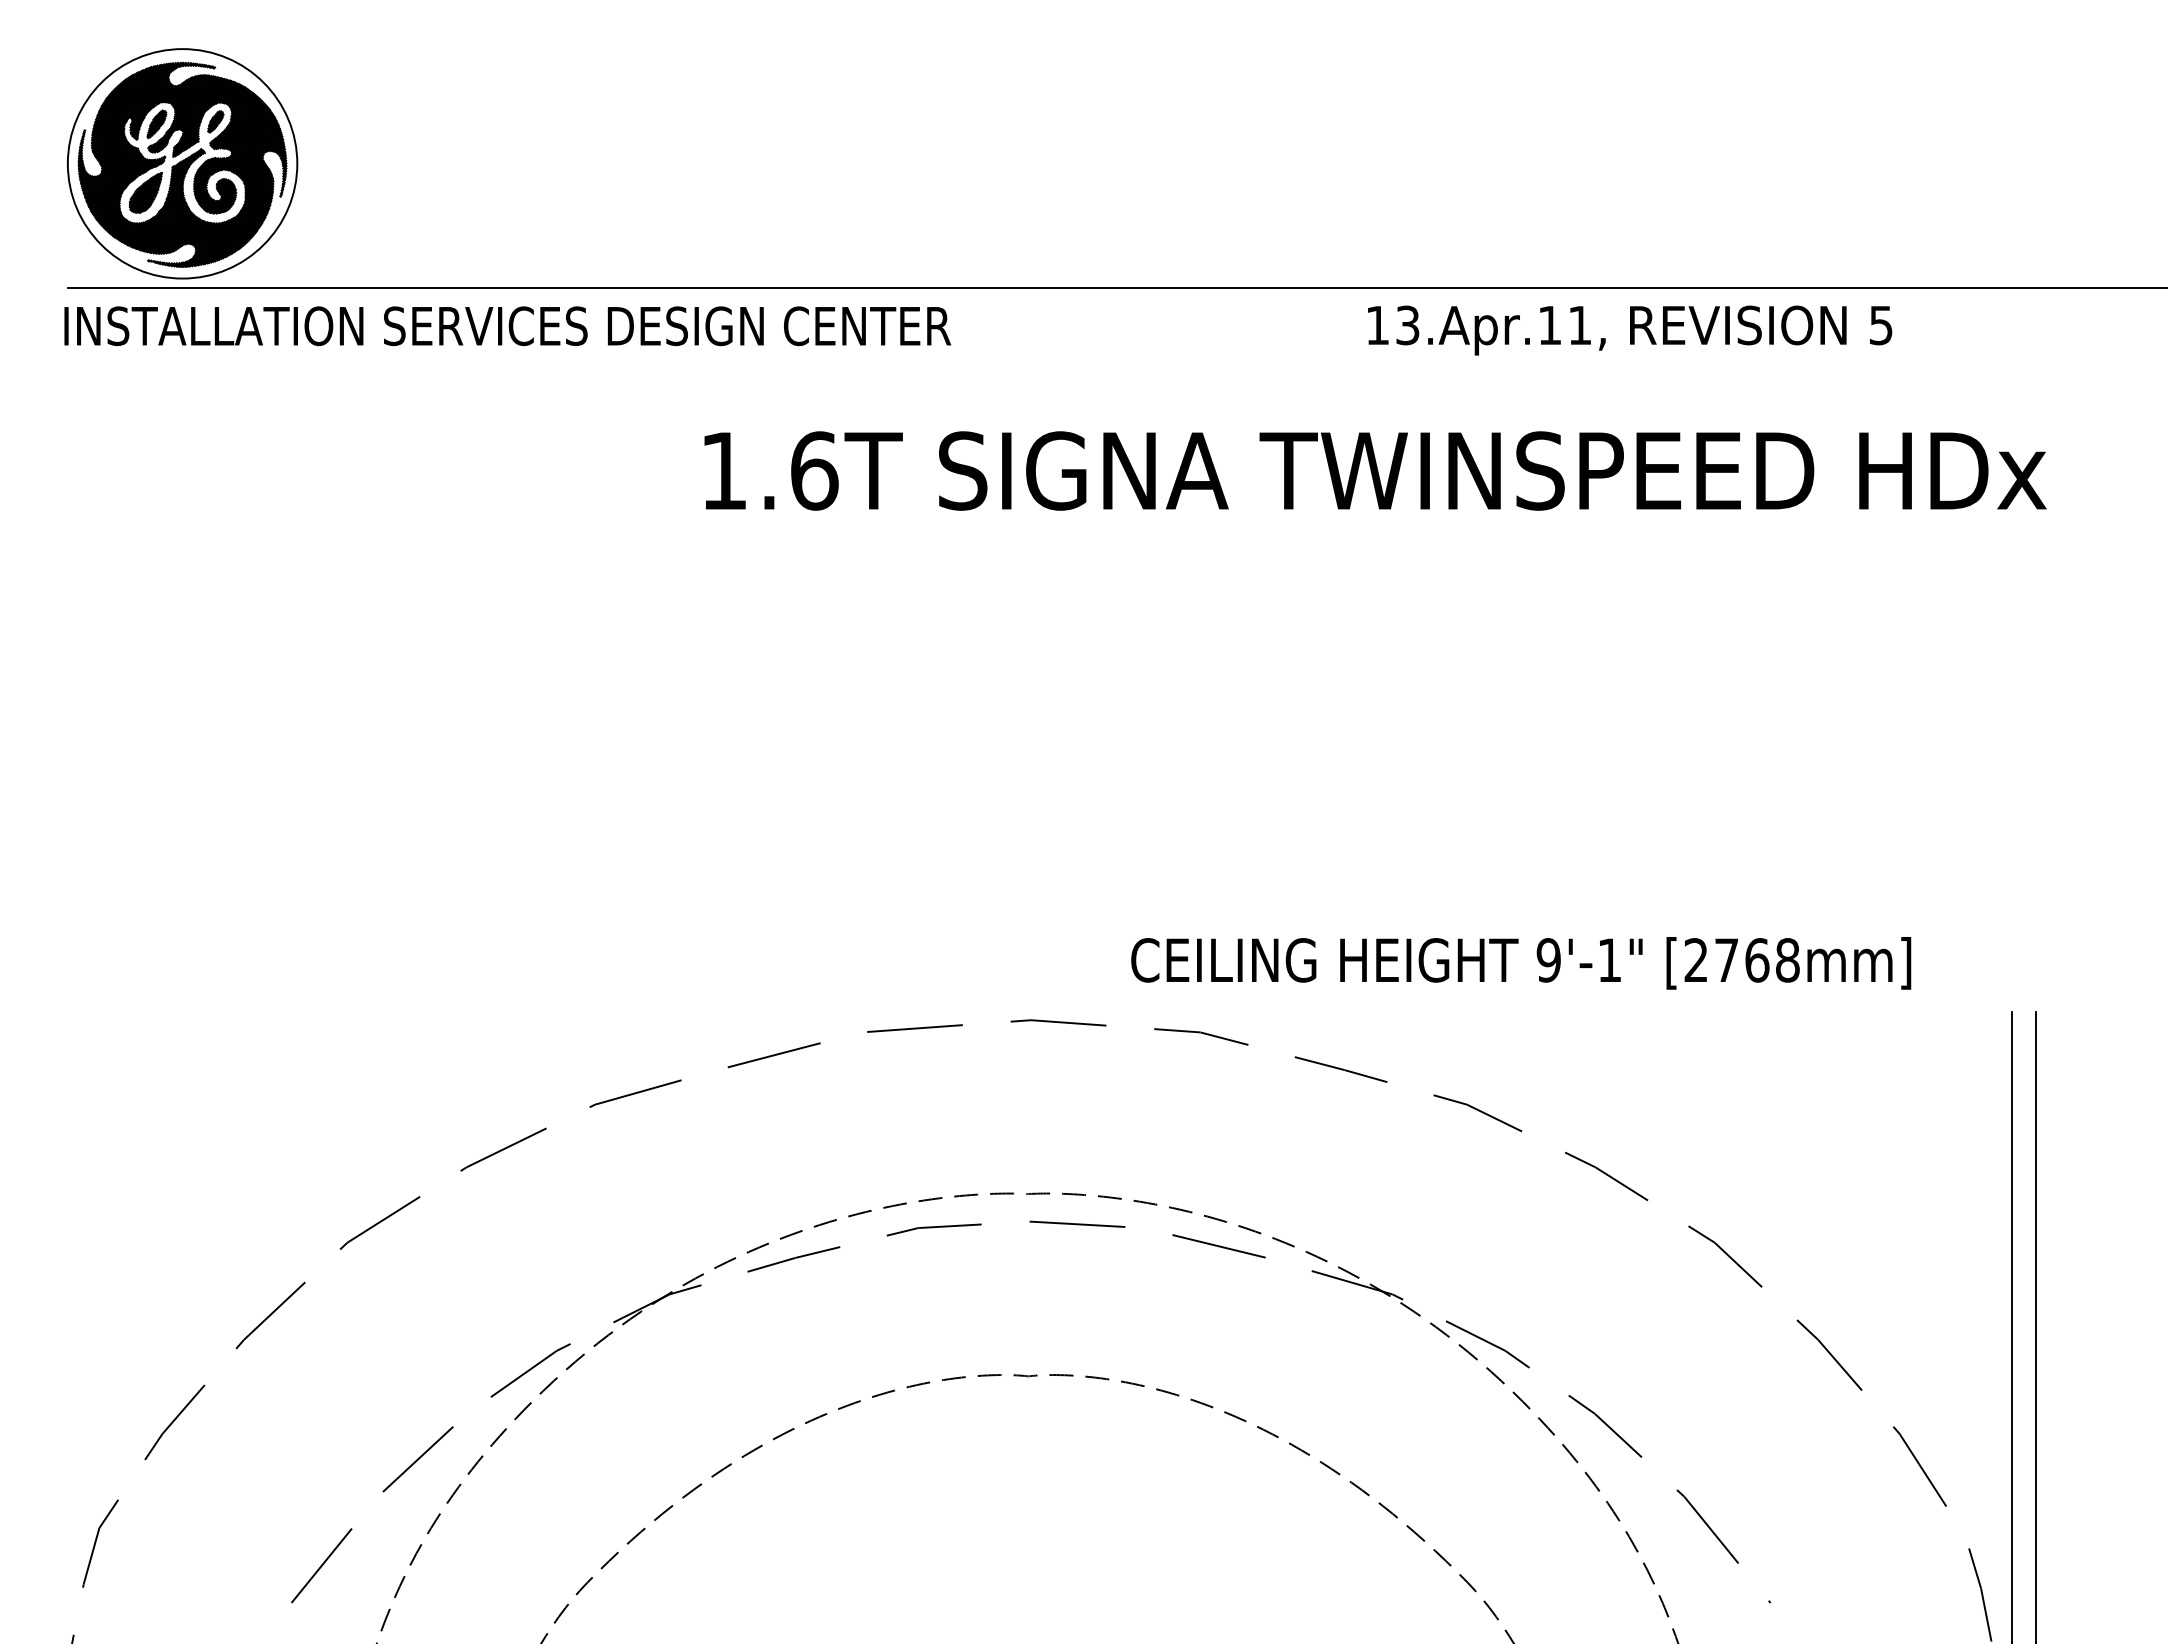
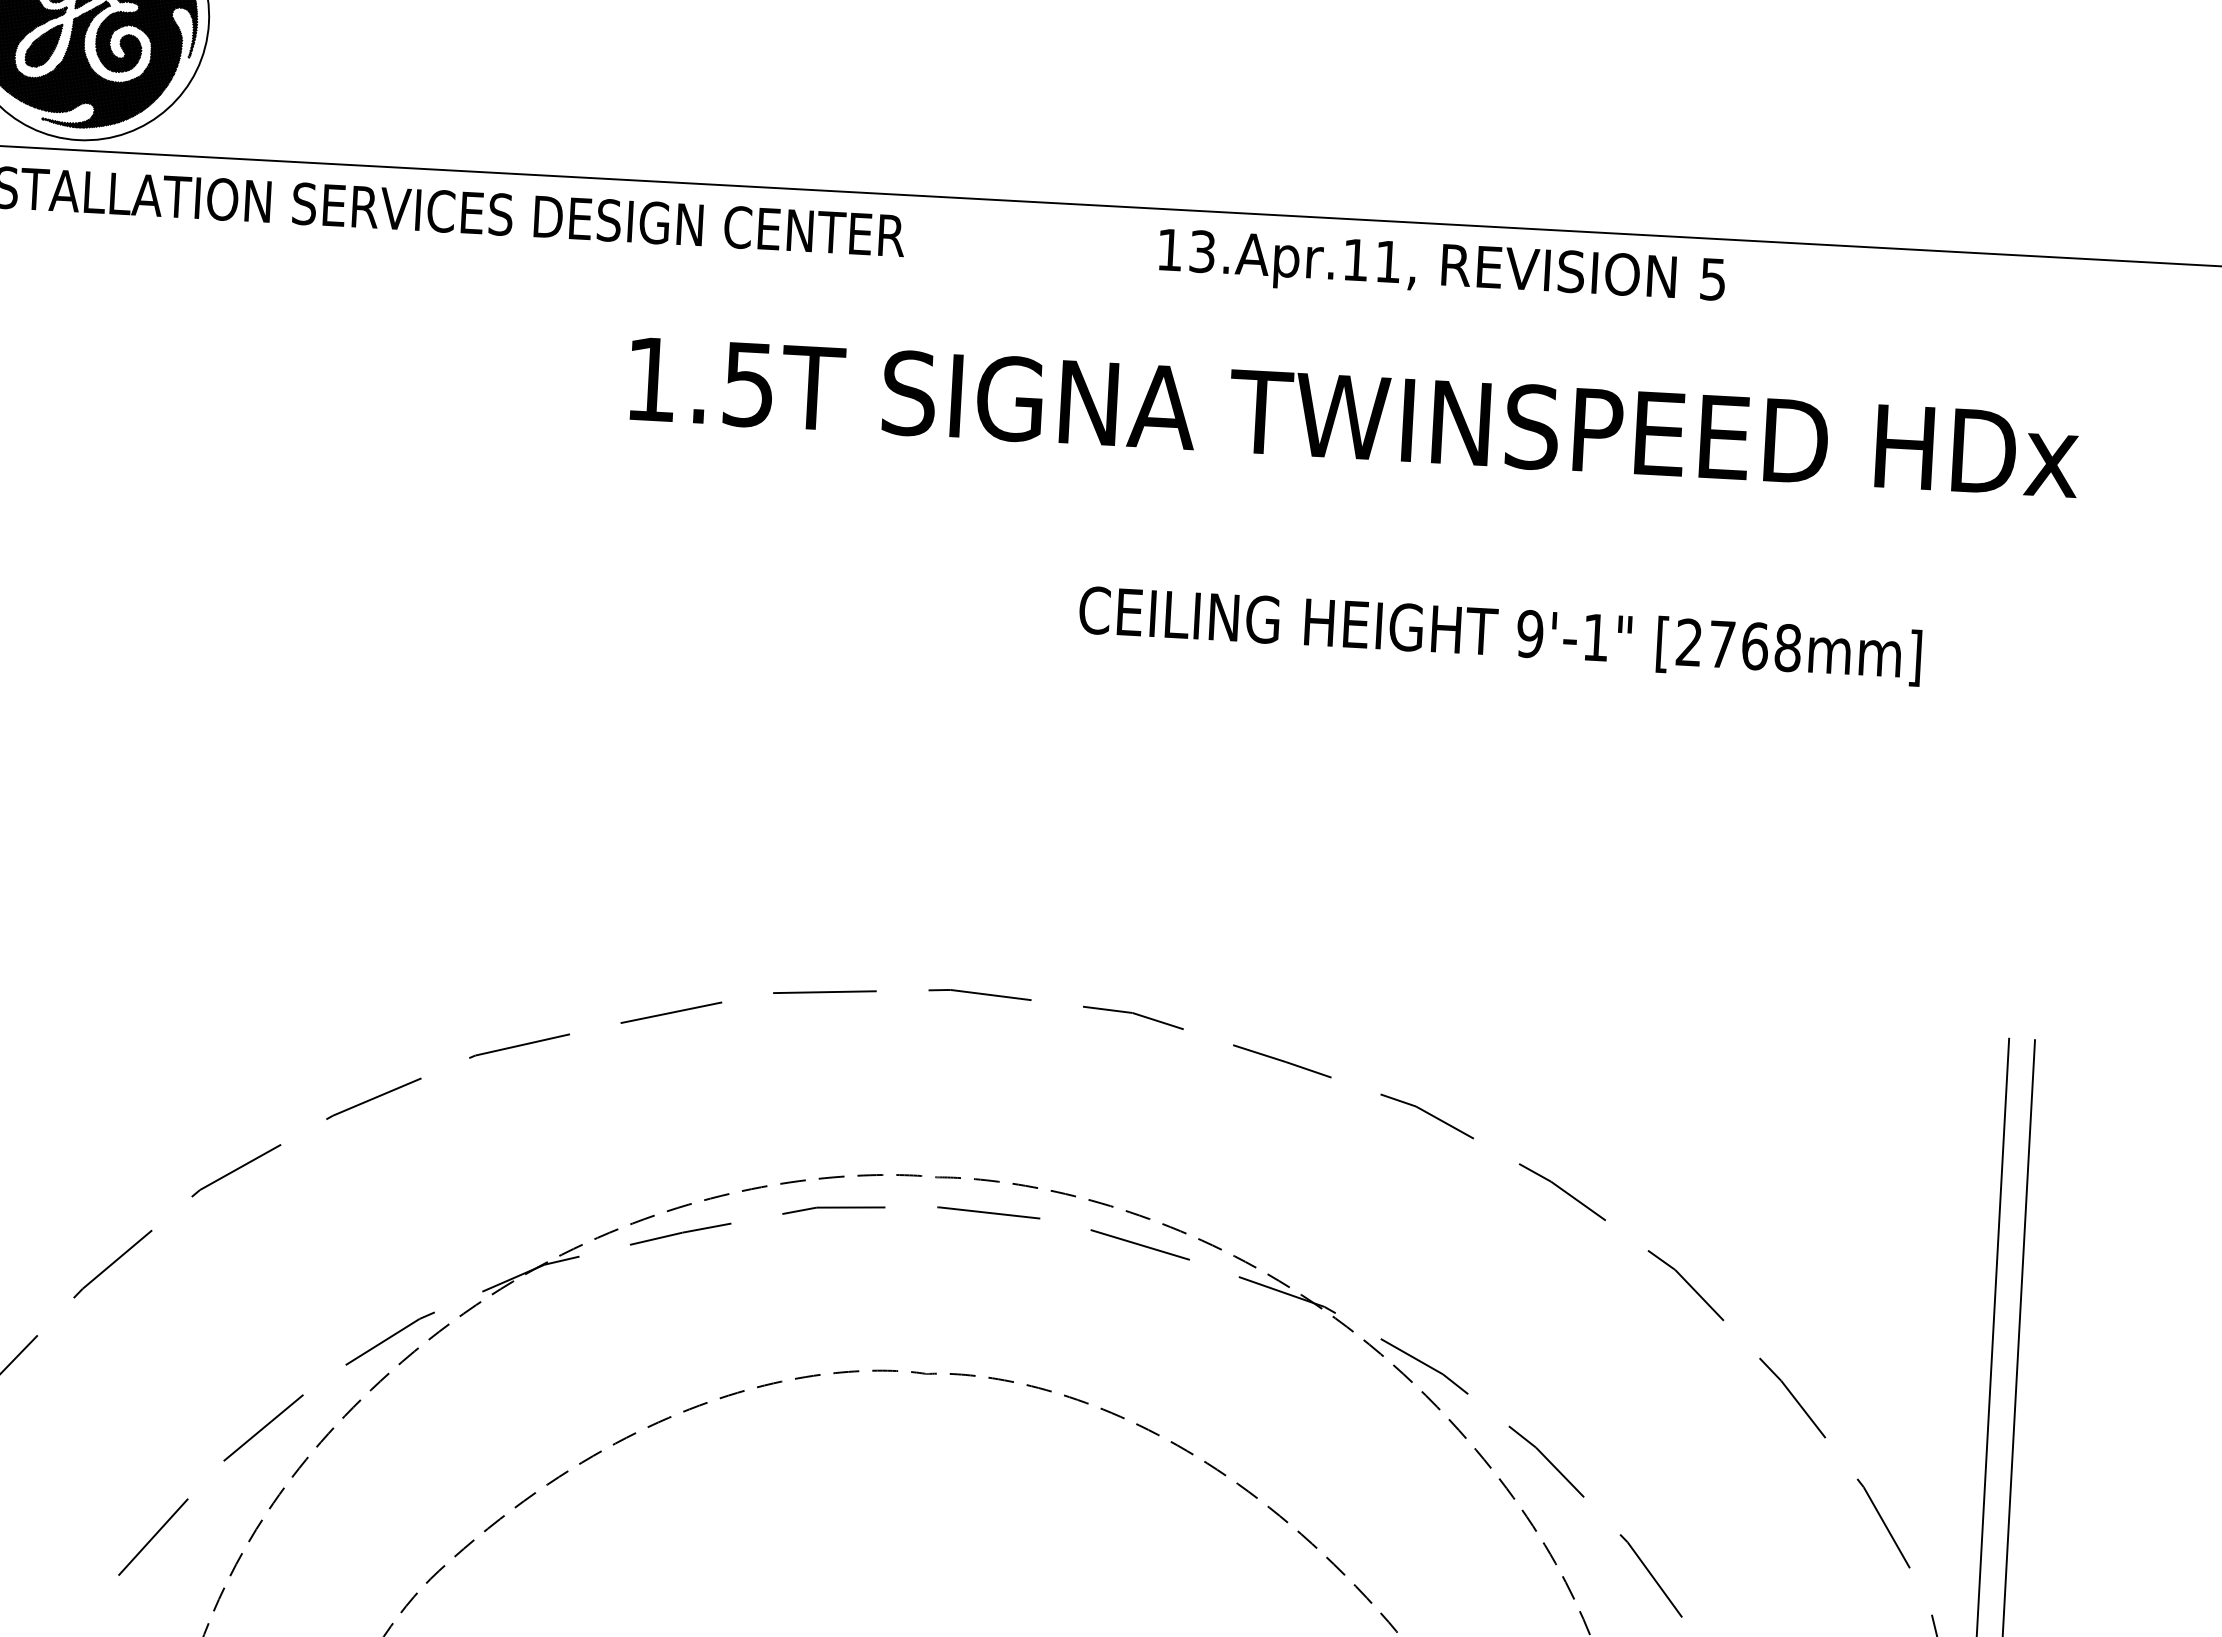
text: (1630, 330) -> (1442, 270), moved
text: (814, 470) -> (749, 384), 1.6T -> 1.5T
text: (1521, 963) -> (1500, 635), moved

